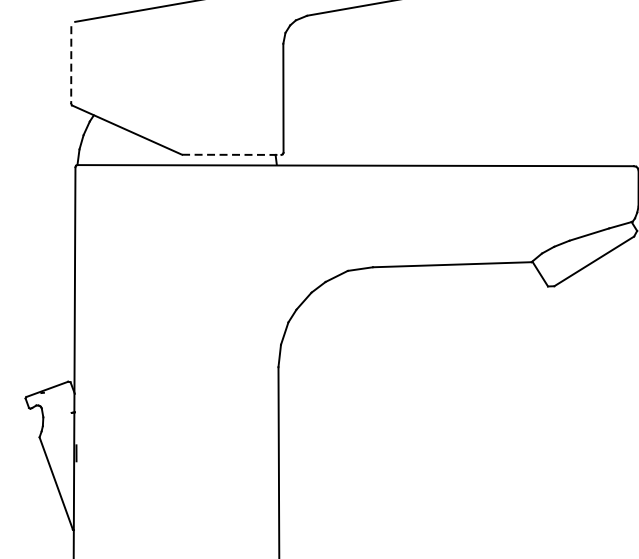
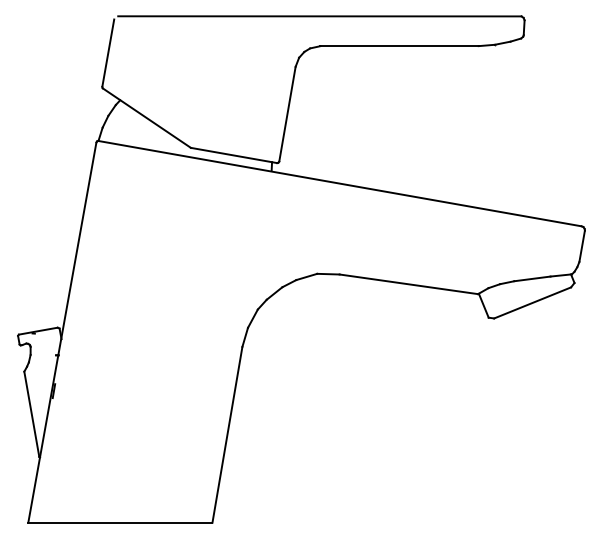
line: (71, 65) -> (108, 53), dashed -> solid
line: (232, 154) -> (234, 155), dashed -> solid

